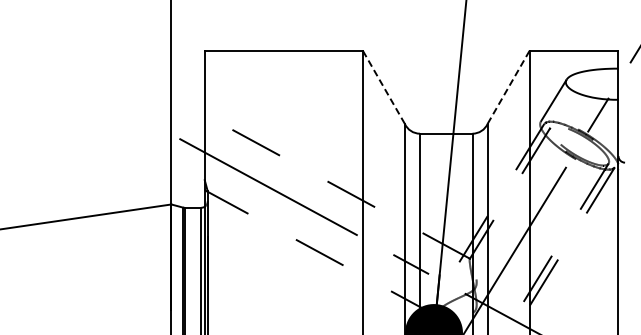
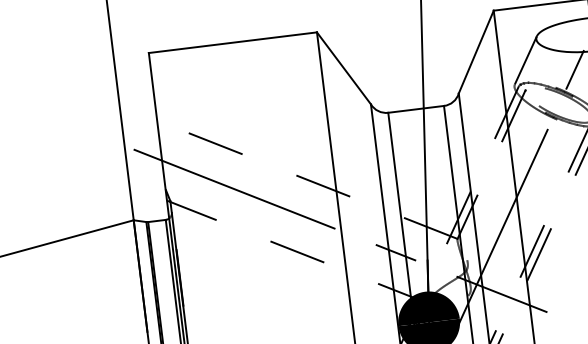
line: (383, 86) -> (343, 67), dashed -> solid
line: (508, 87) -> (476, 52), dashed -> solid

